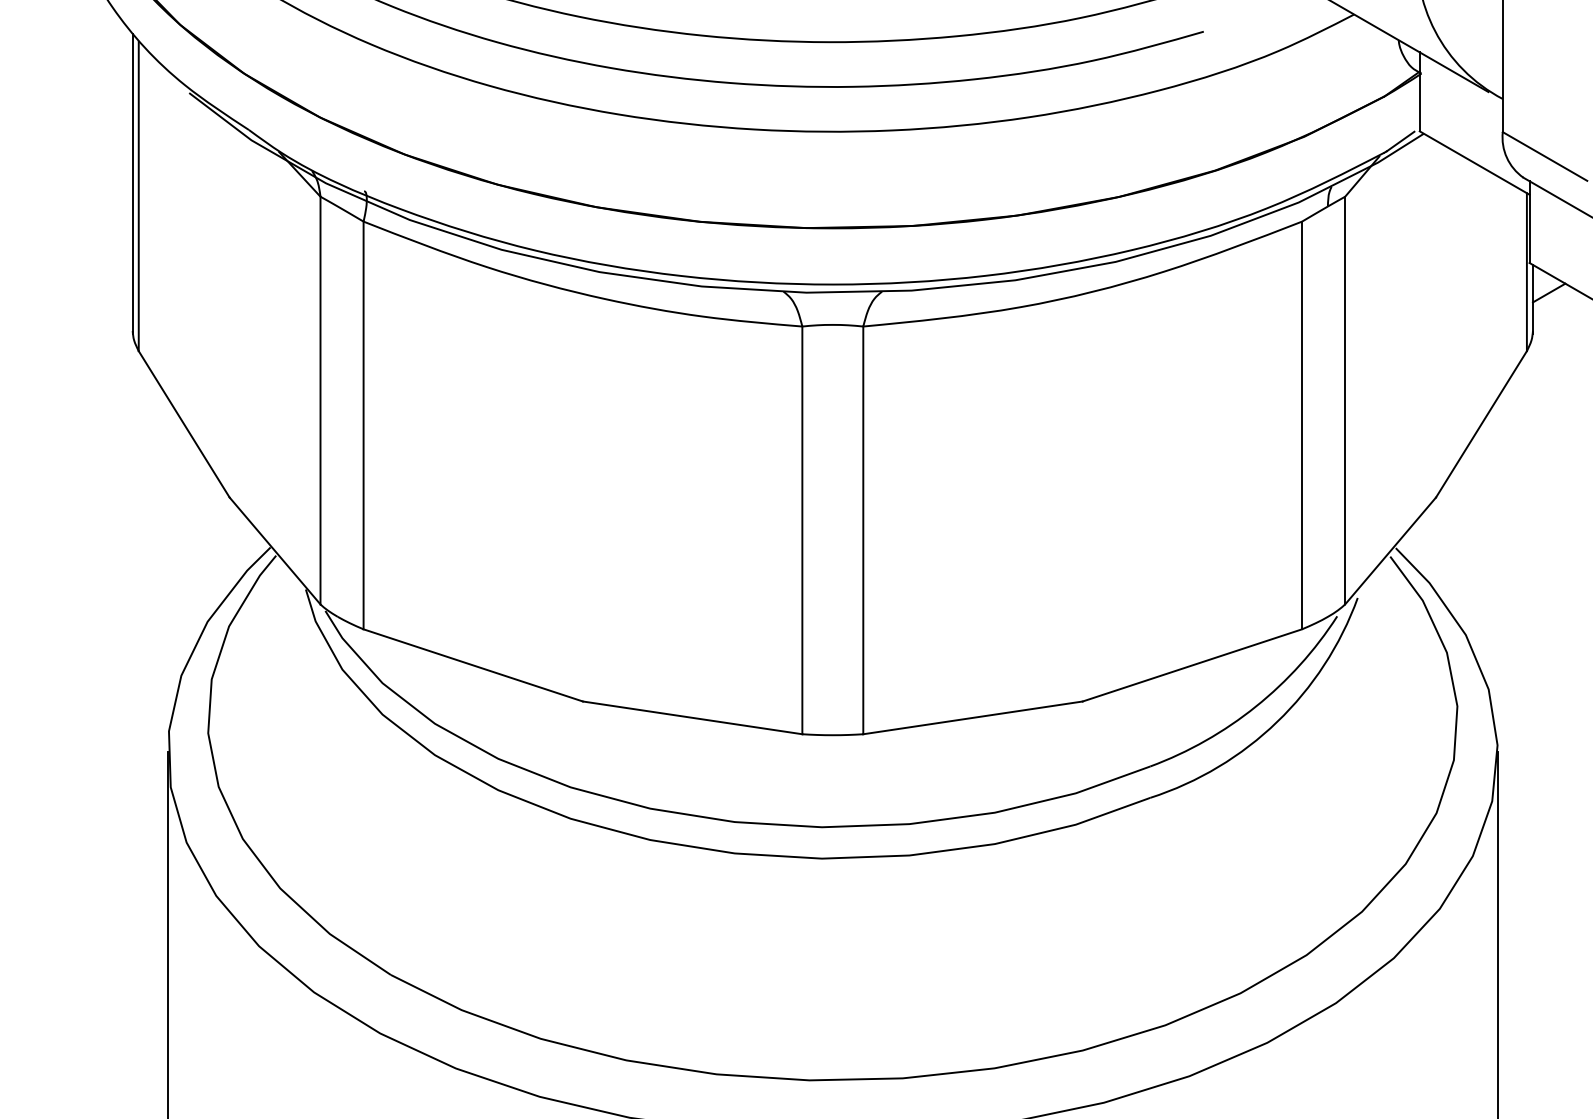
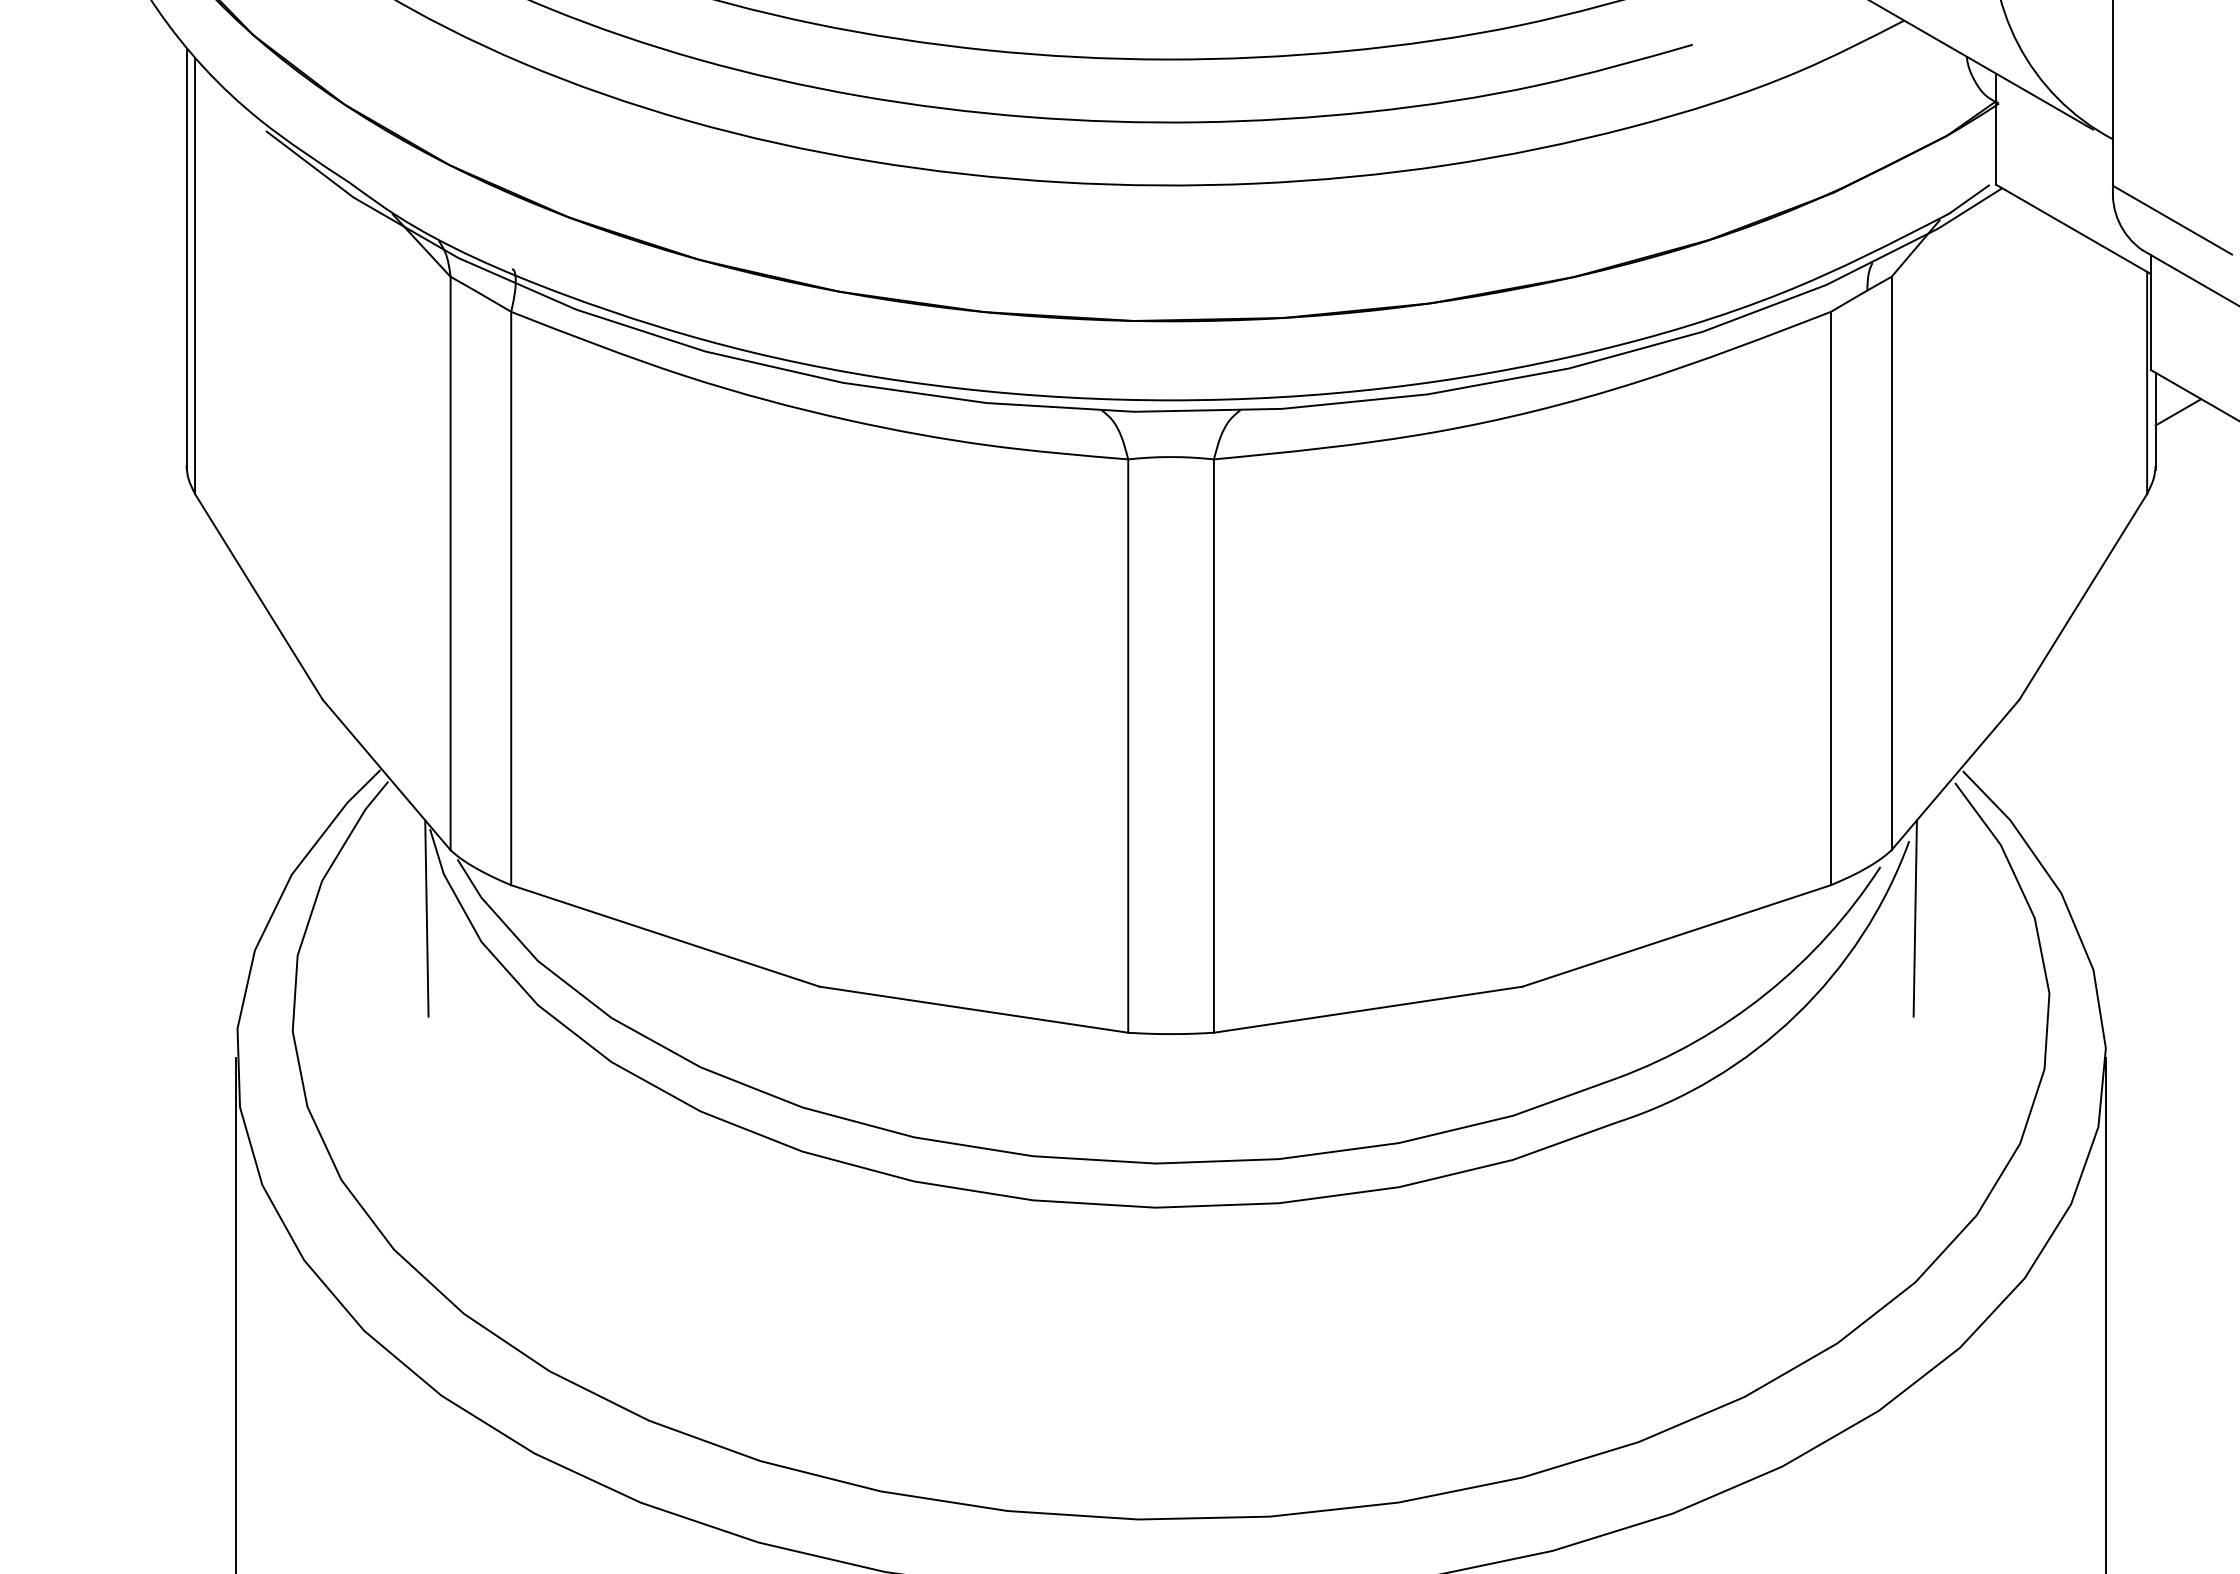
line: (303, 653) -> (426, 918), added
line: (1361, 653) -> (1914, 918), added

